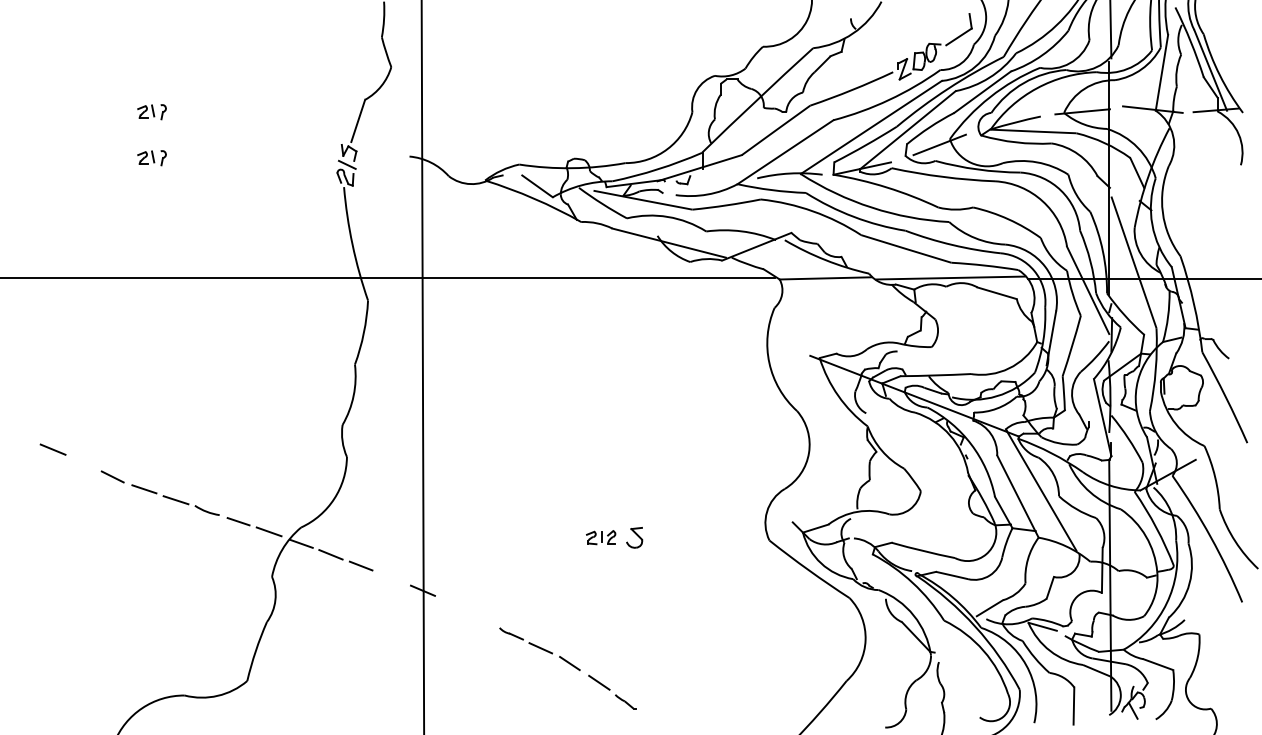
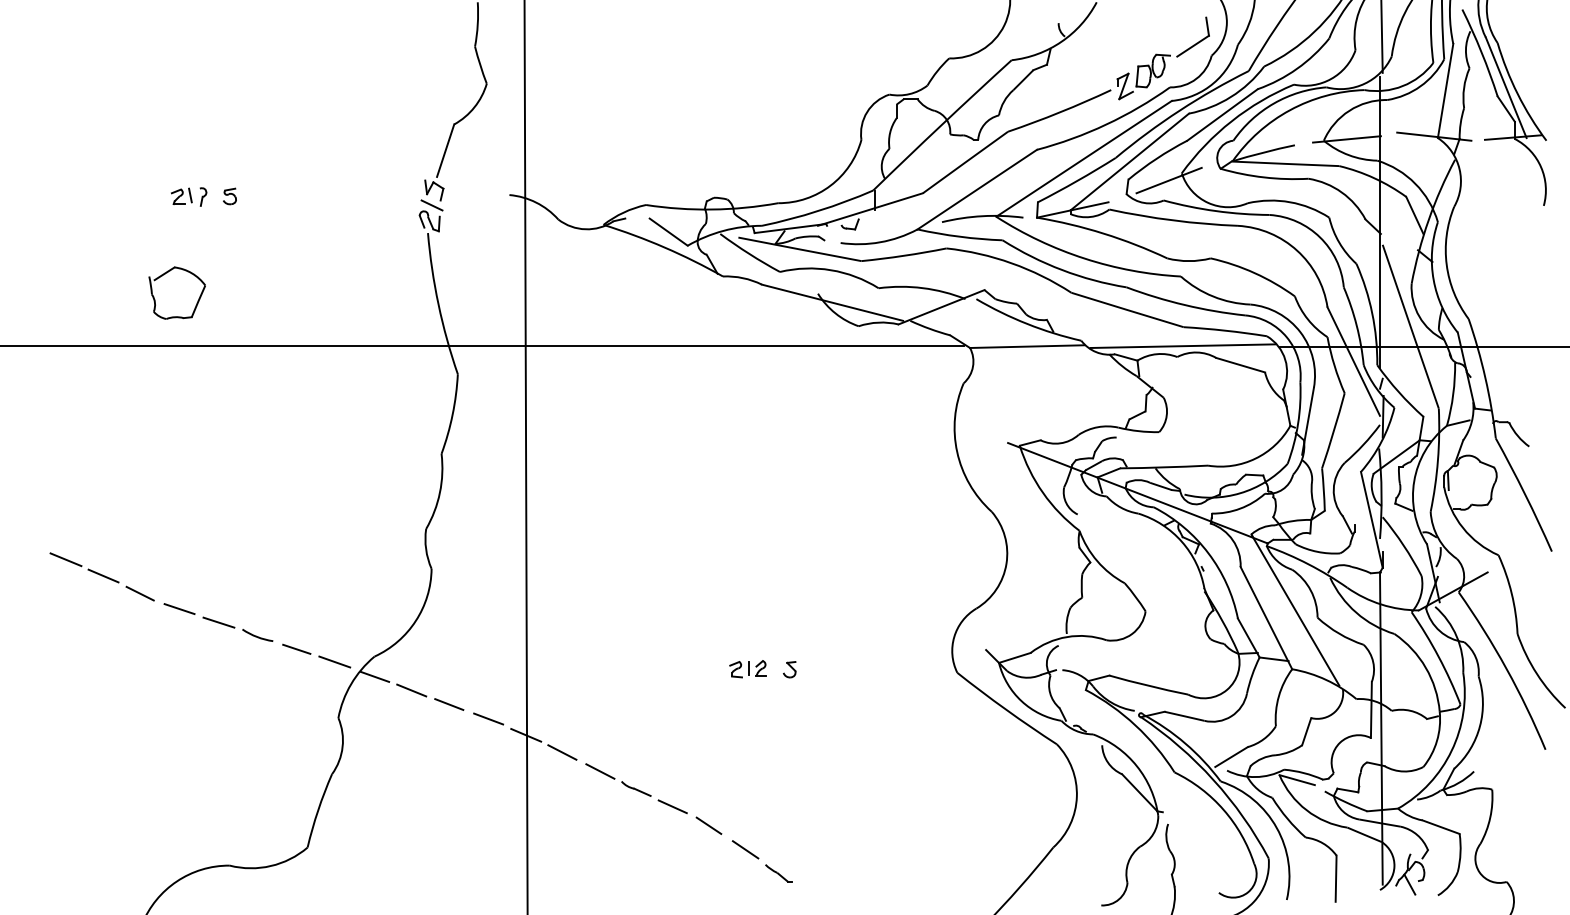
part: (151, 112) -> (188, 140), removed
part: (184, 157) -> (229, 196), added
part: (133, 220) -> (166, 274), added
line: (83, 462) -> (103, 575), added
part: (634, 538) -> (789, 670), size x0.62
line: (392, 577) -> (488, 718), added
line: (451, 604) -> (561, 752), added
line: (482, 619) -> (600, 771), added

